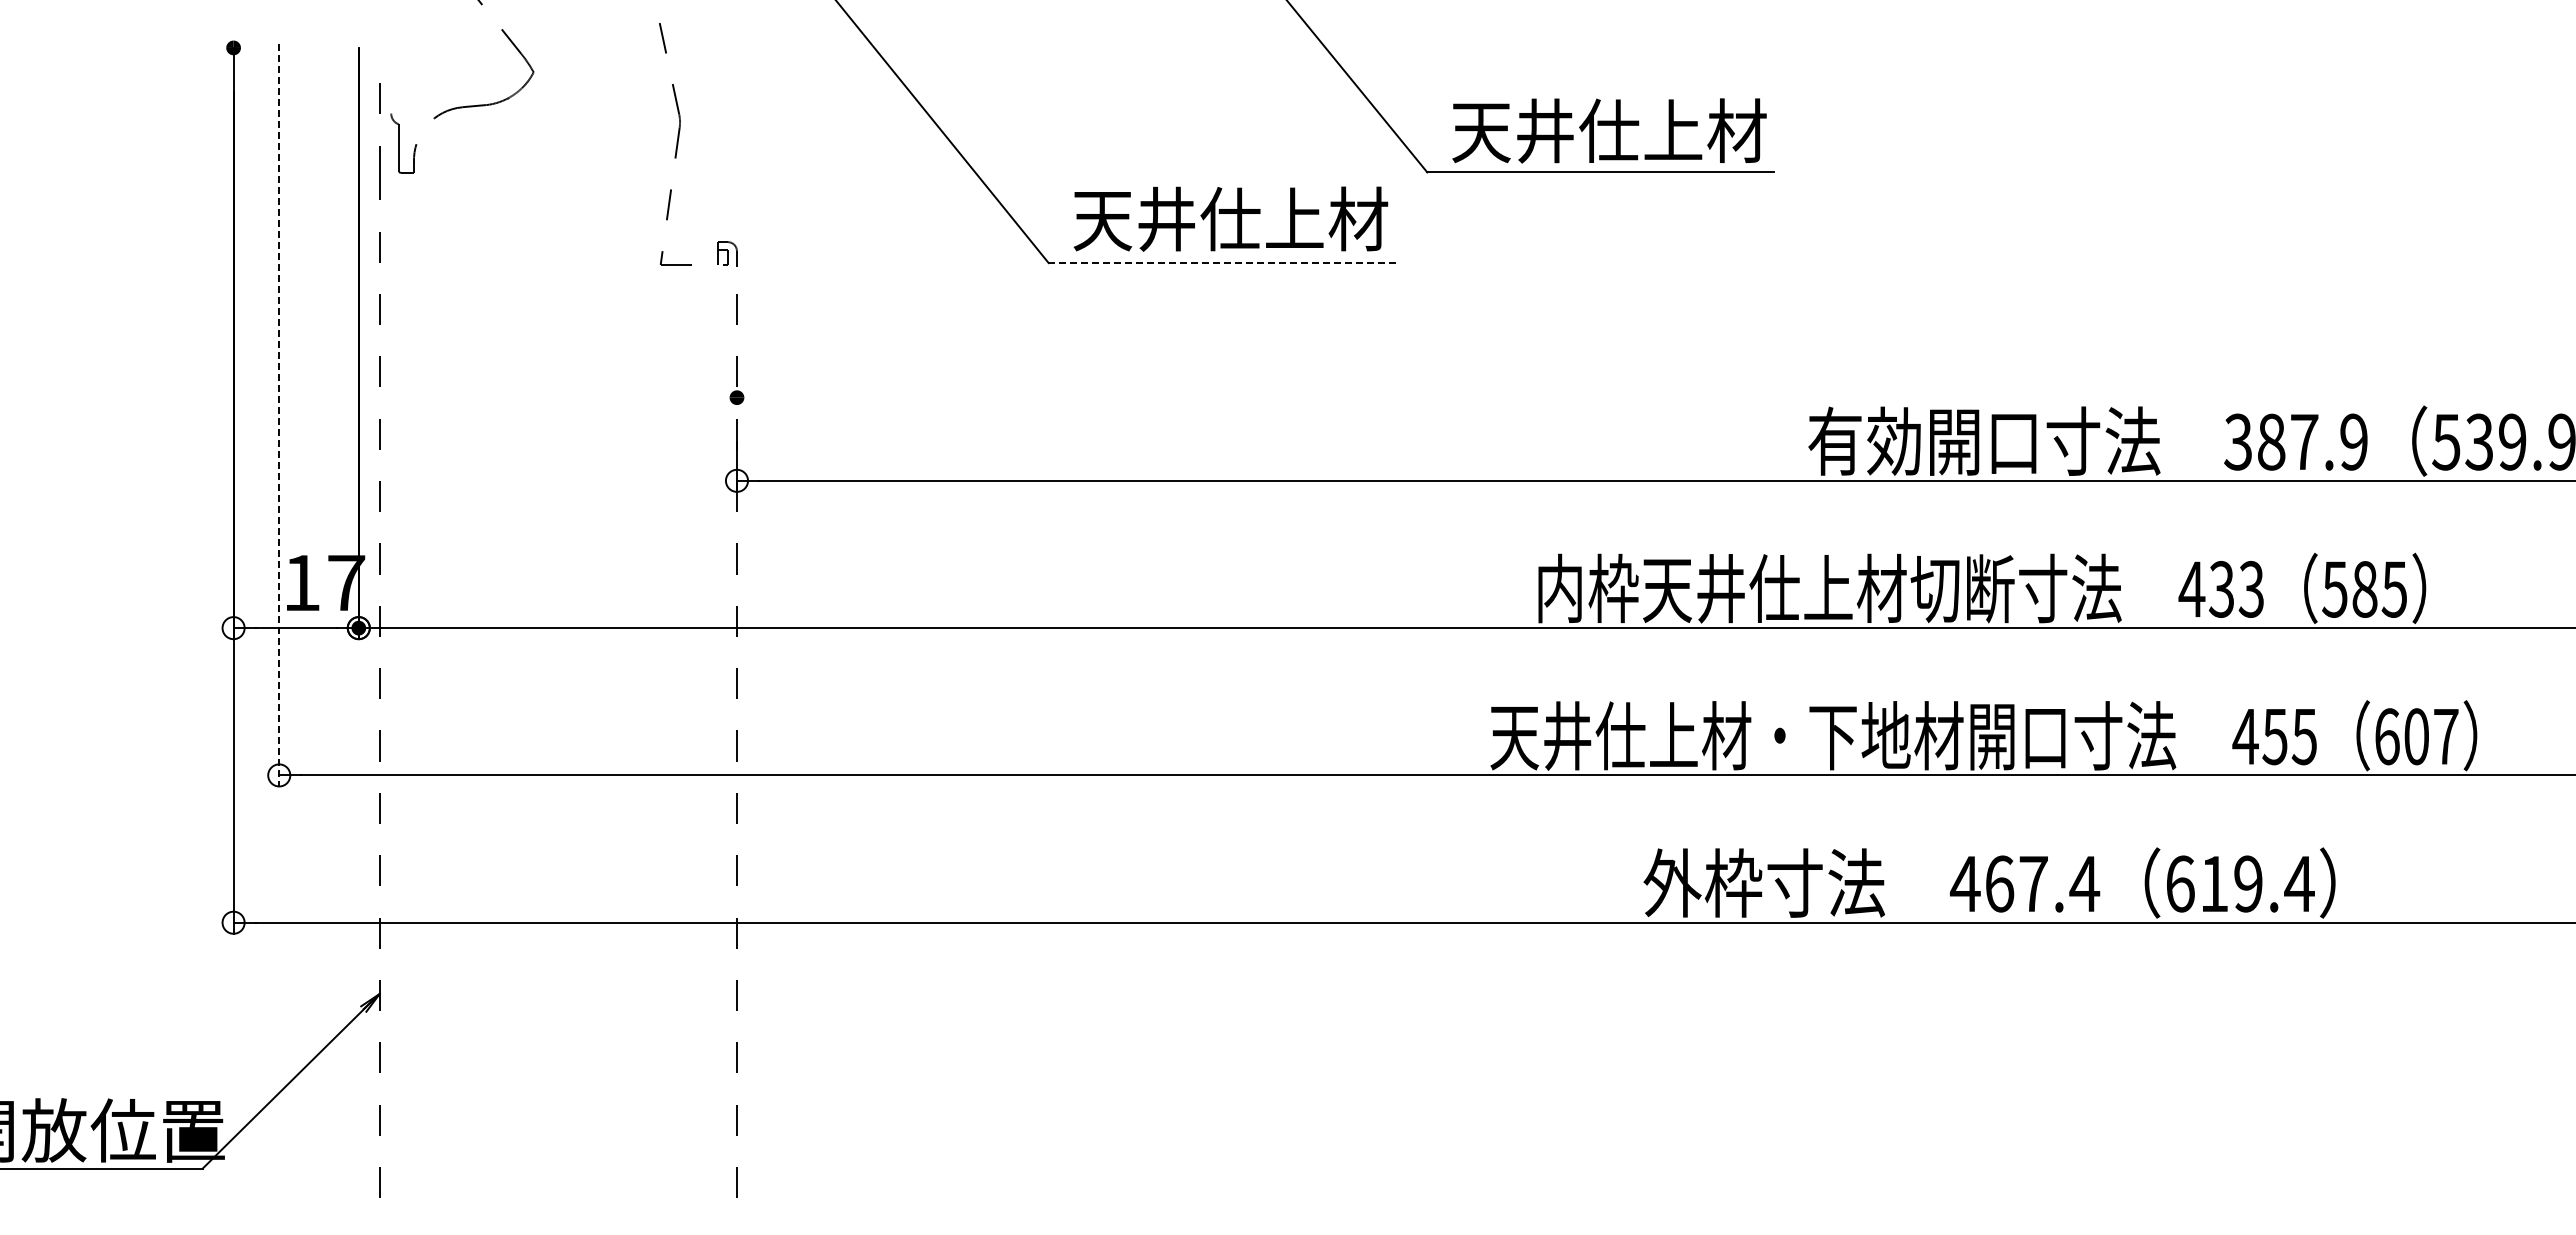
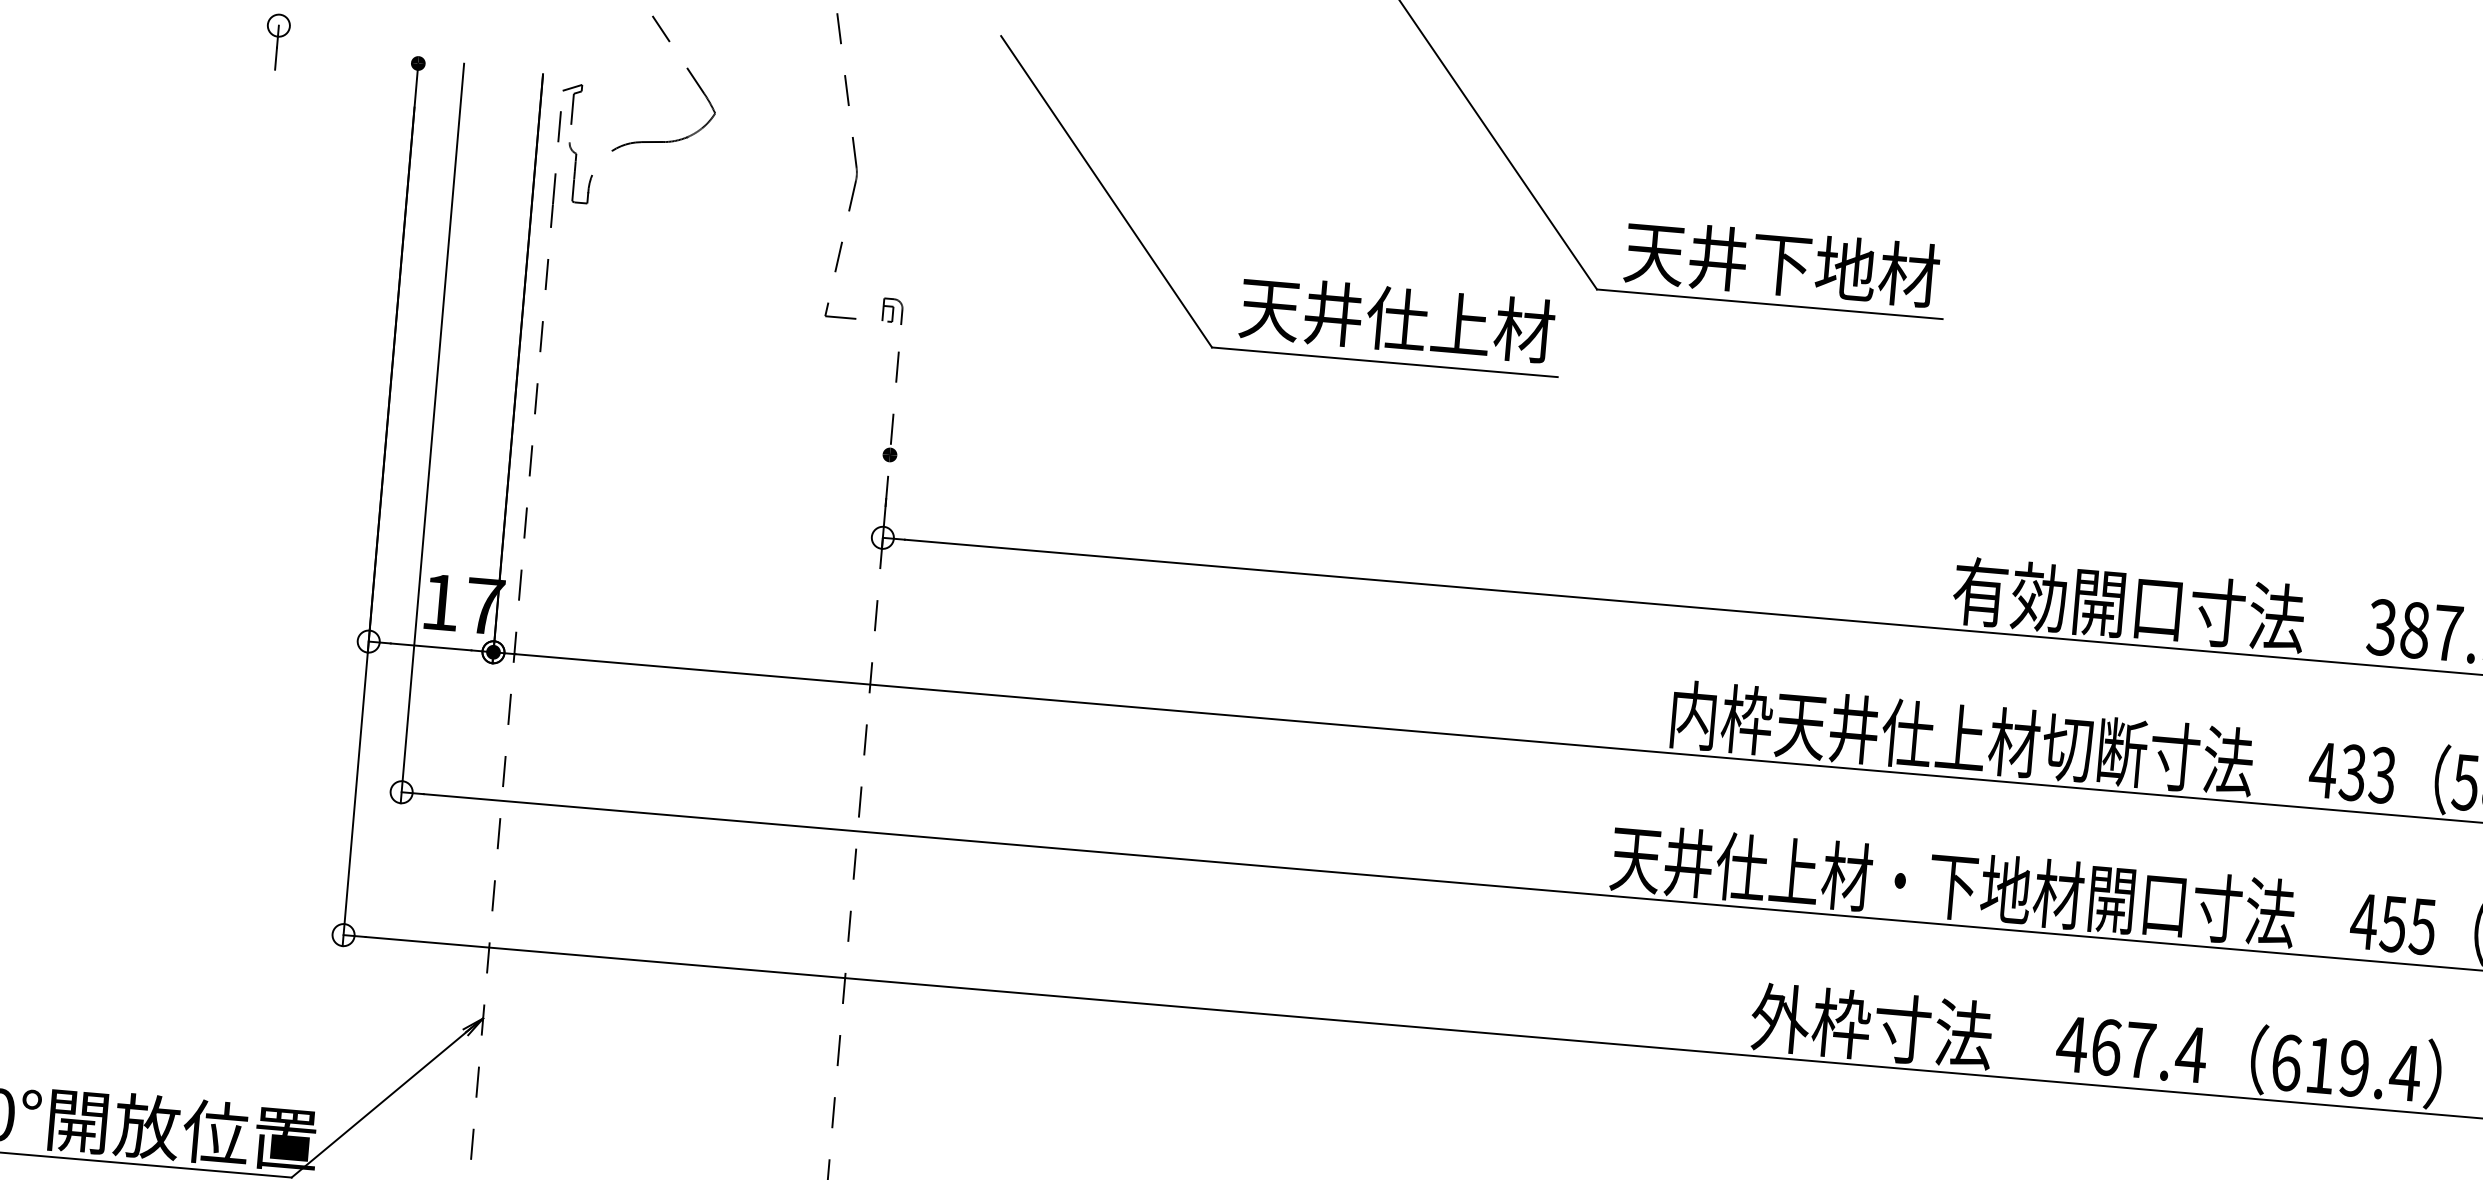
part: (91, 38) -> (277, 41), added
part: (389, 74) -> (571, 103), added
text: (1640, 130) -> (1813, 265), 天井仕上材 -> 天井下地材
line: (1221, 263) -> (1384, 362), dashed -> solid
line: (279, 415) -> (432, 433), dashed -> solid

